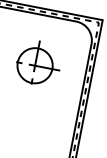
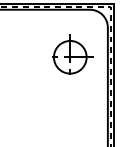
part: (38, 63) -> (72, 54), moved

